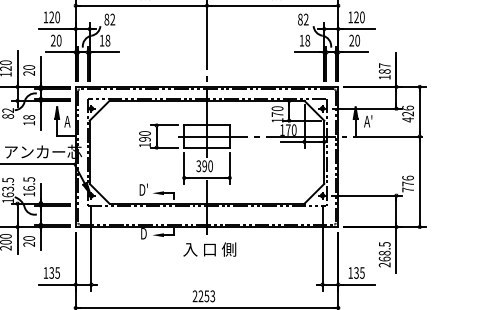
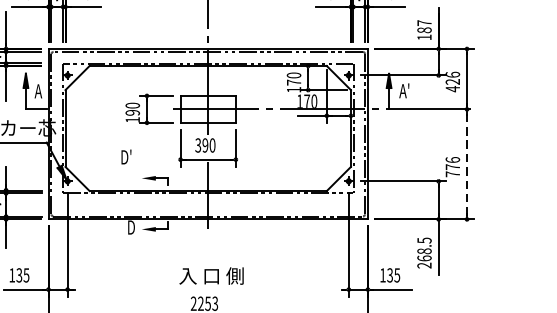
line: (419, 181) -> (466, 164), solid -> dashed
text: (143, 189) -> (126, 156), moved
text: (209, 249) -> (211, 275), moved

